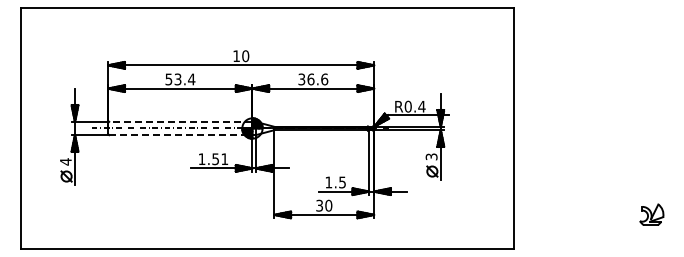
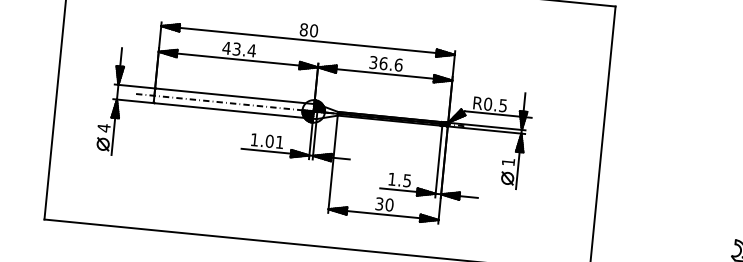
text: (236, 56) -> (303, 30), 10 -> 80
text: (168, 79) -> (226, 48), 53.4 -> 43.4
text: (421, 106) -> (502, 105), R0.4 -> R0.5
line: (180, 121) -> (234, 95), dashed -> solid
line: (180, 135) -> (233, 111), dashed -> solid
text: (431, 156) -> (508, 161), 3 -> 1
text: (215, 159) -> (269, 141), 1.51 -> 1.01

